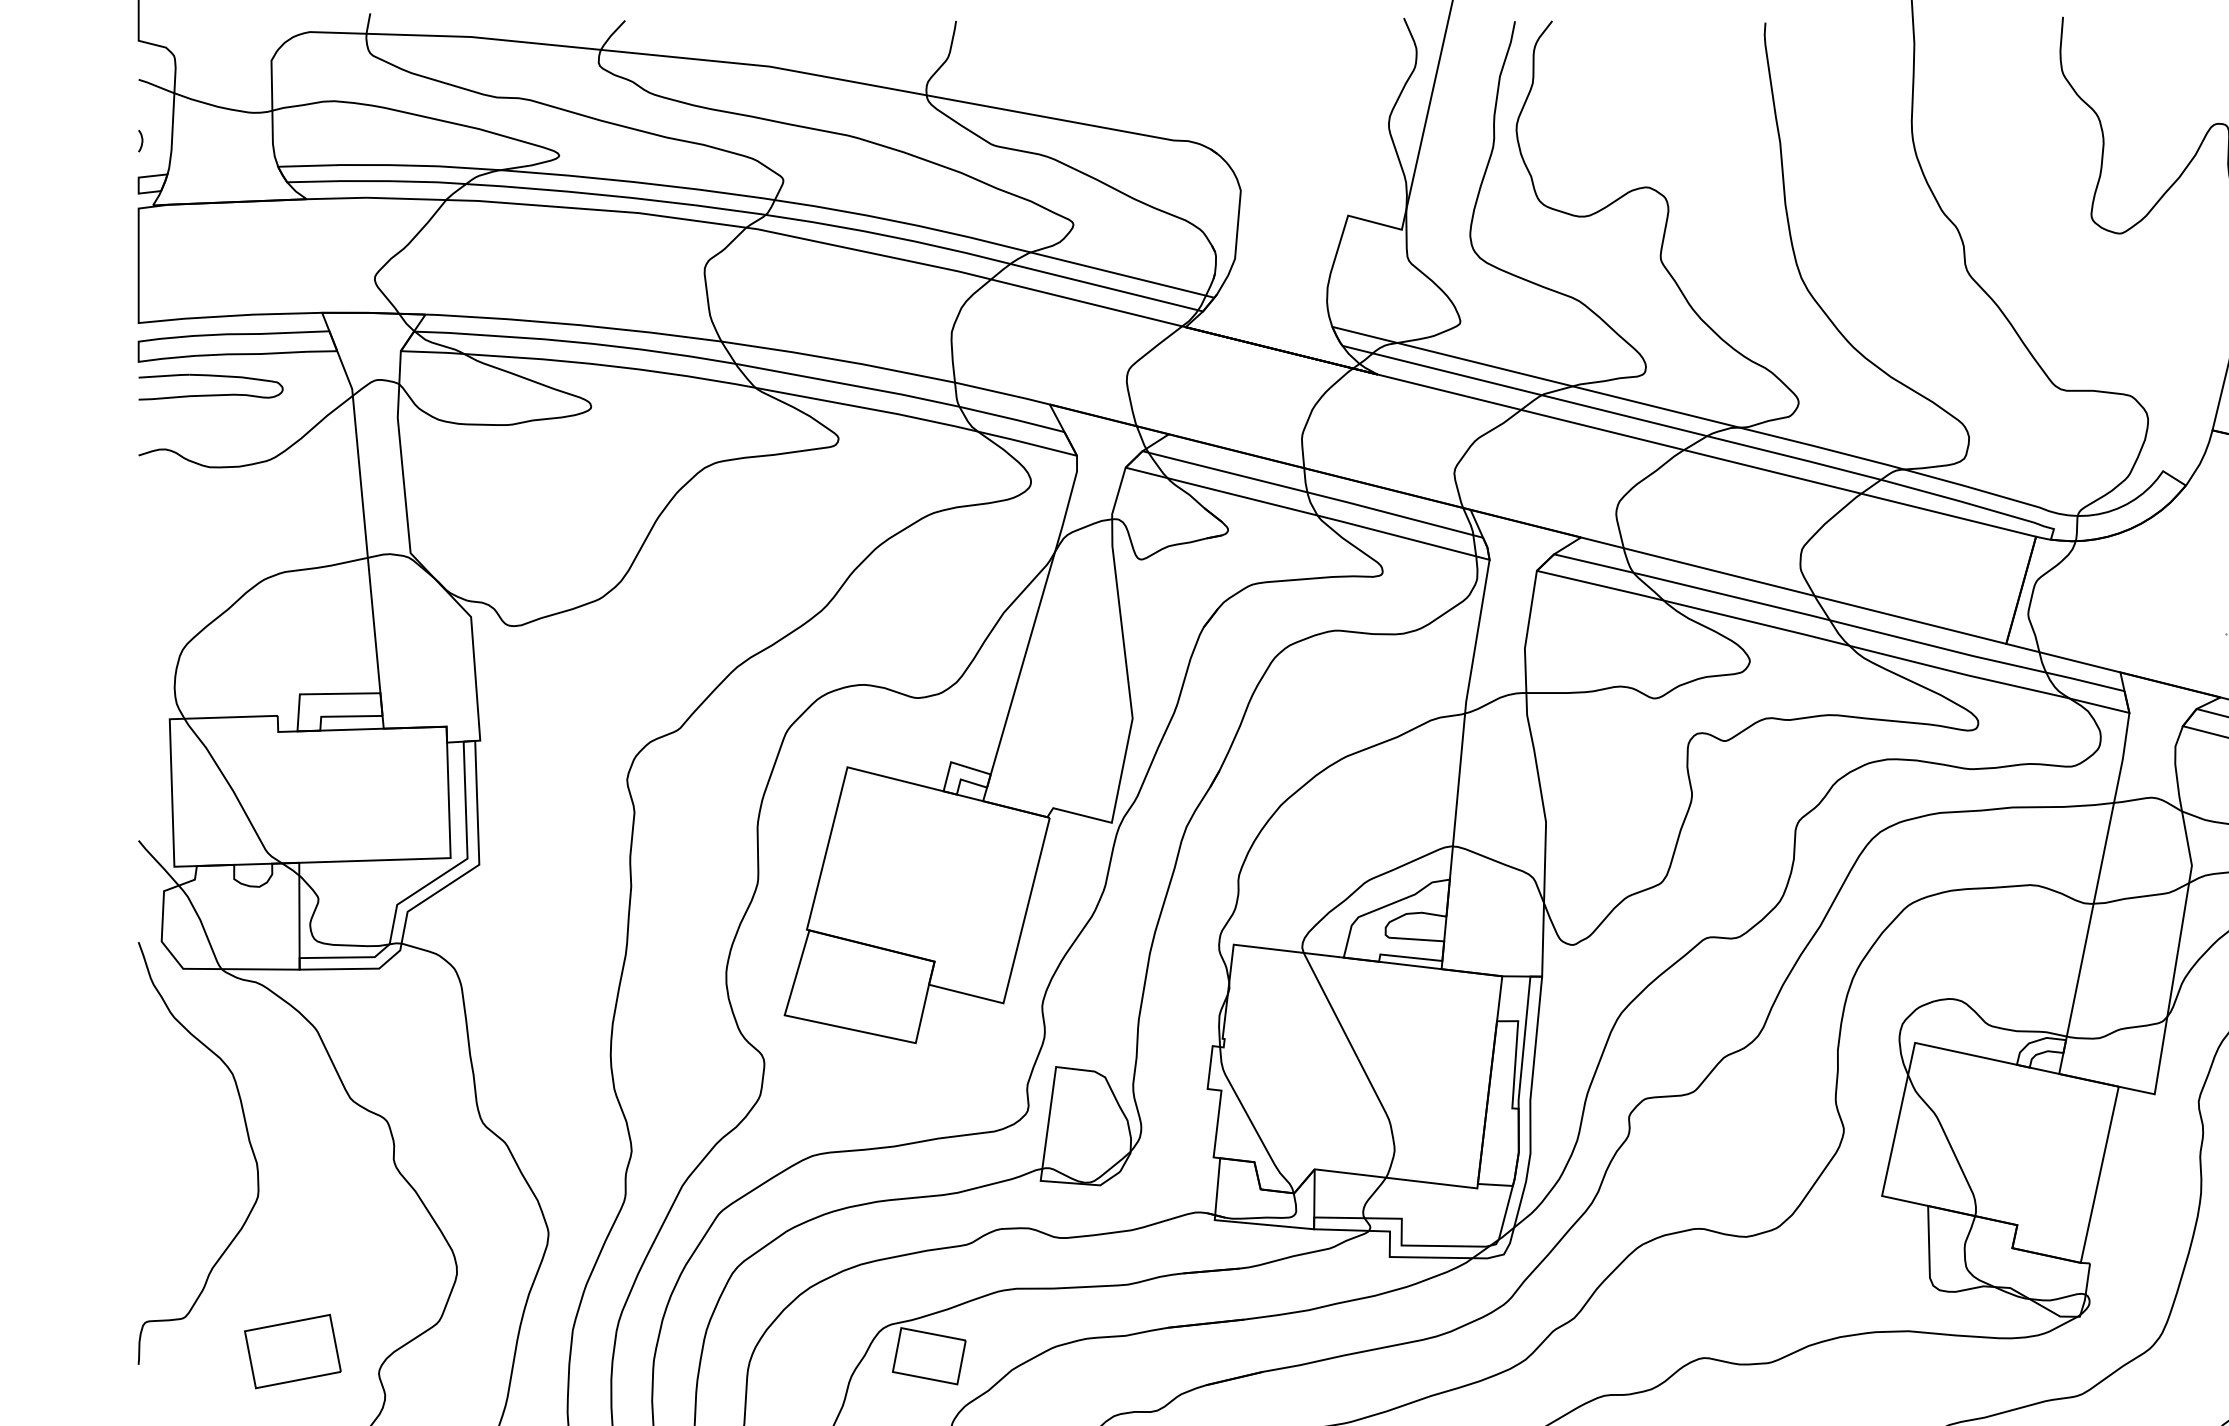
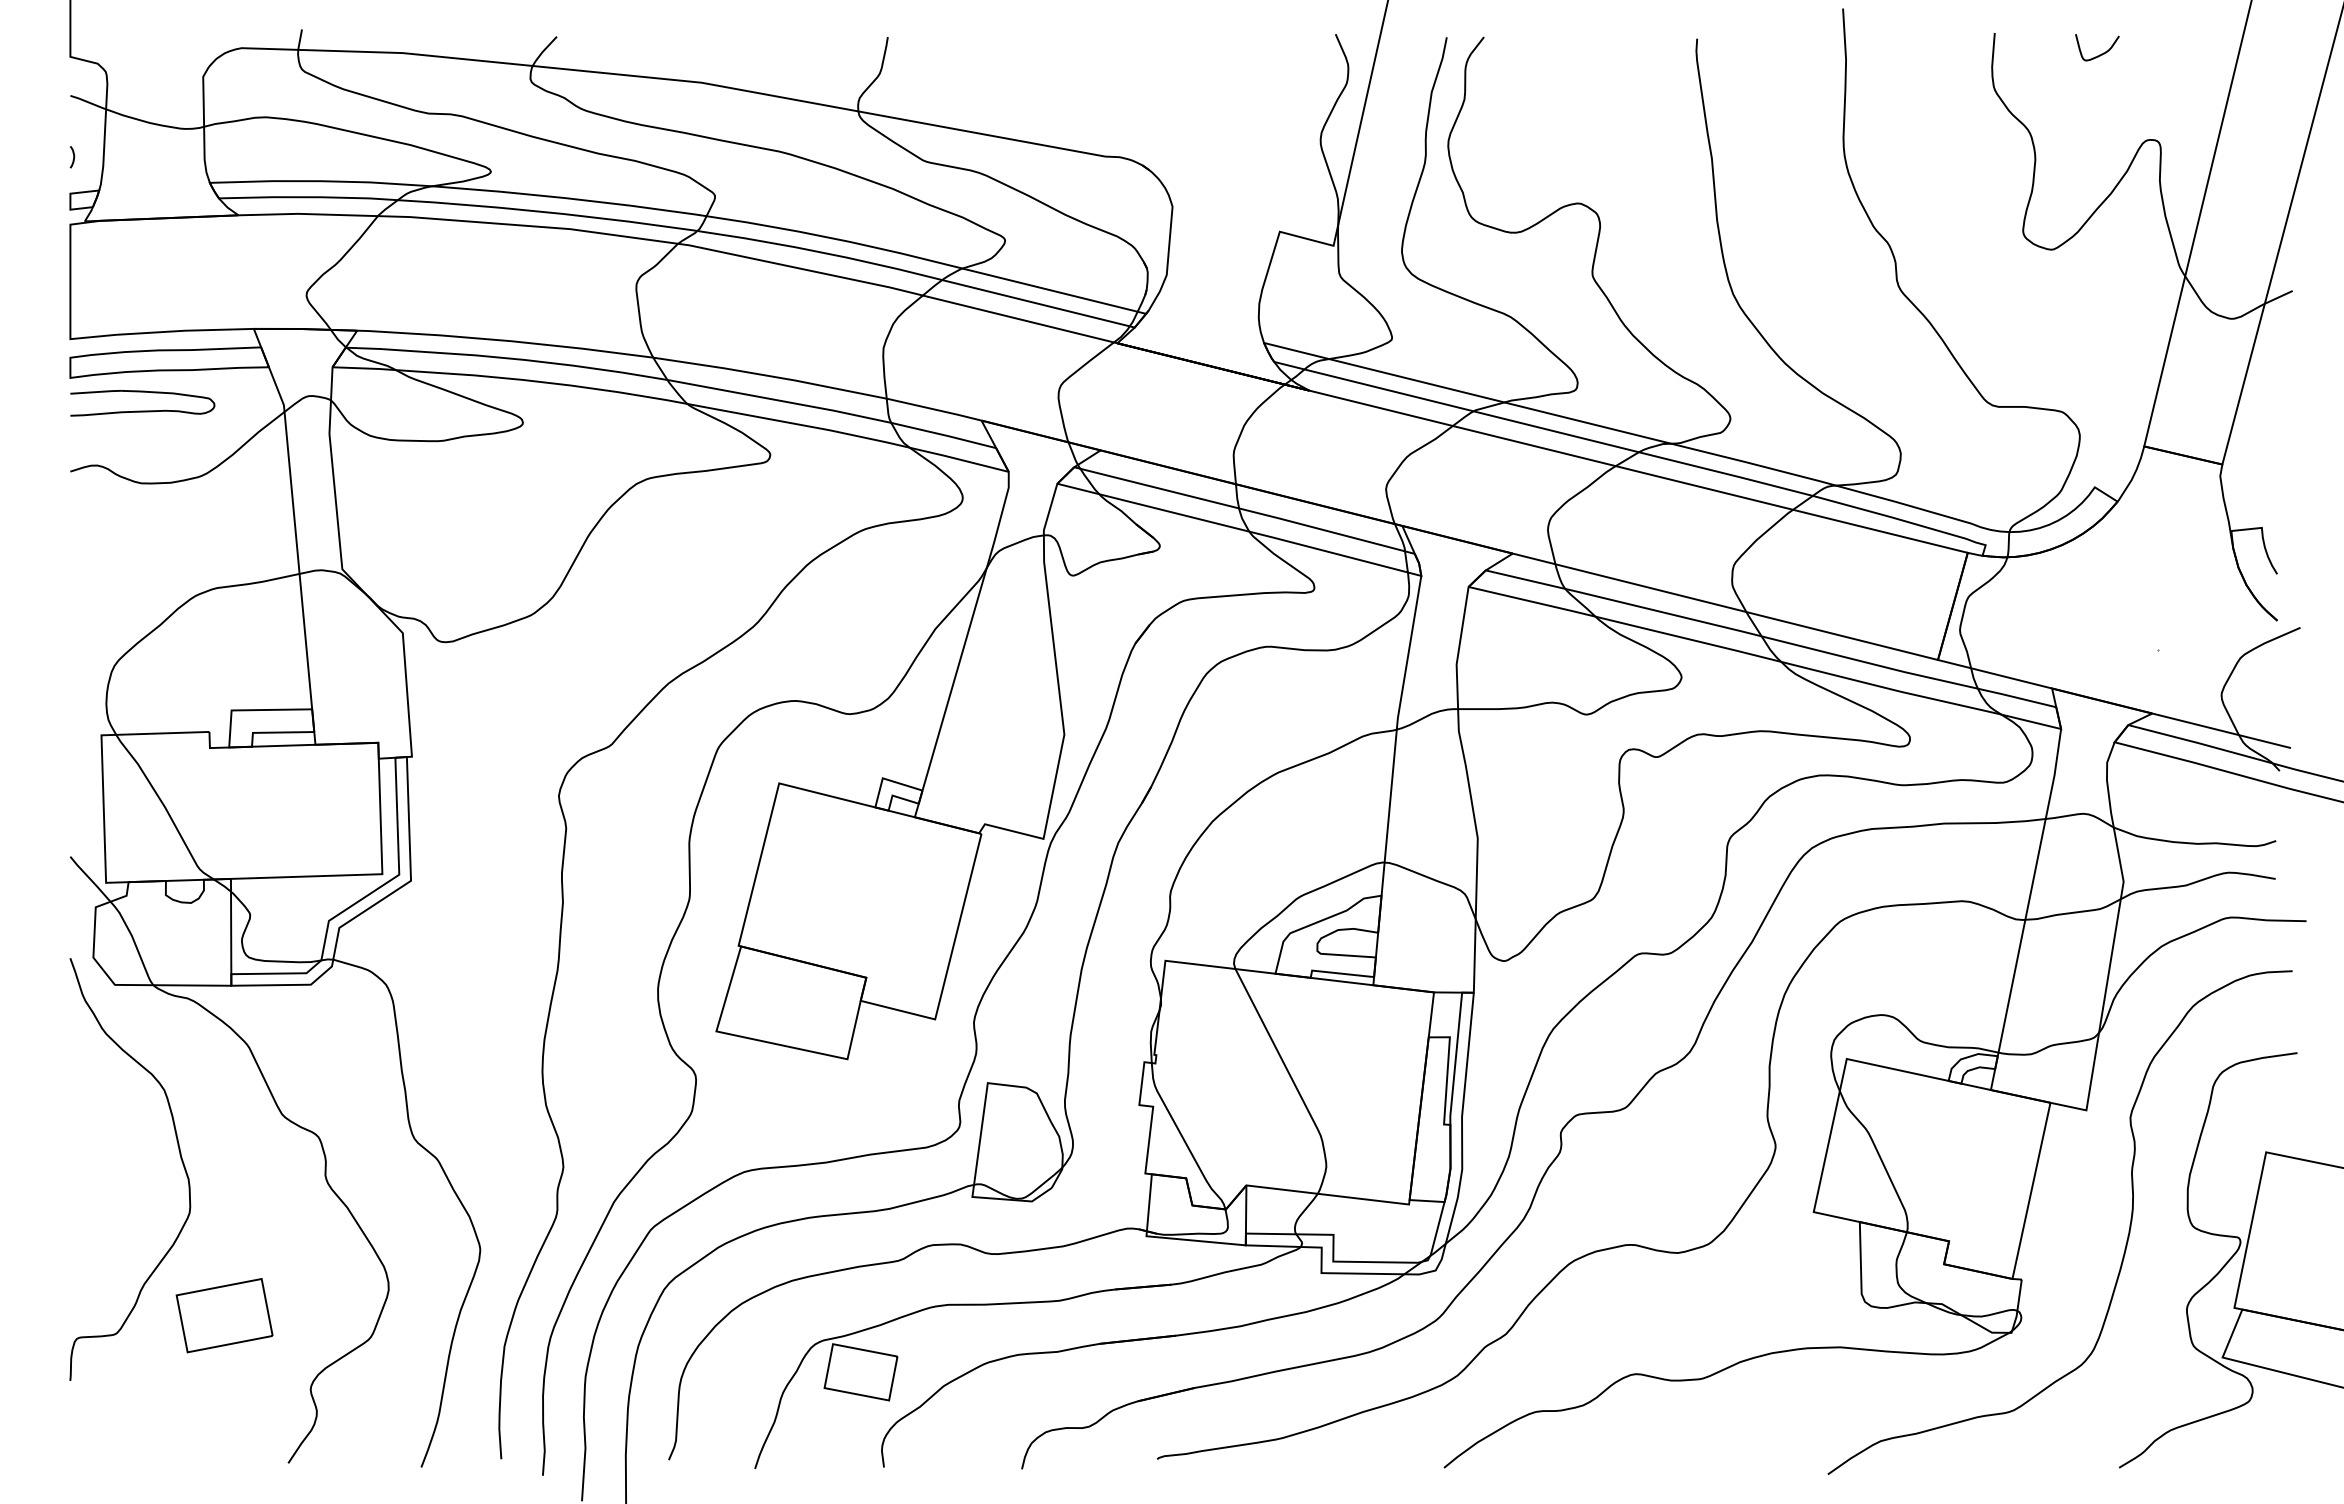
curve: (2169, 37) -> (2101, 53), added
part: (292, 1351) -> (224, 1315), moved

